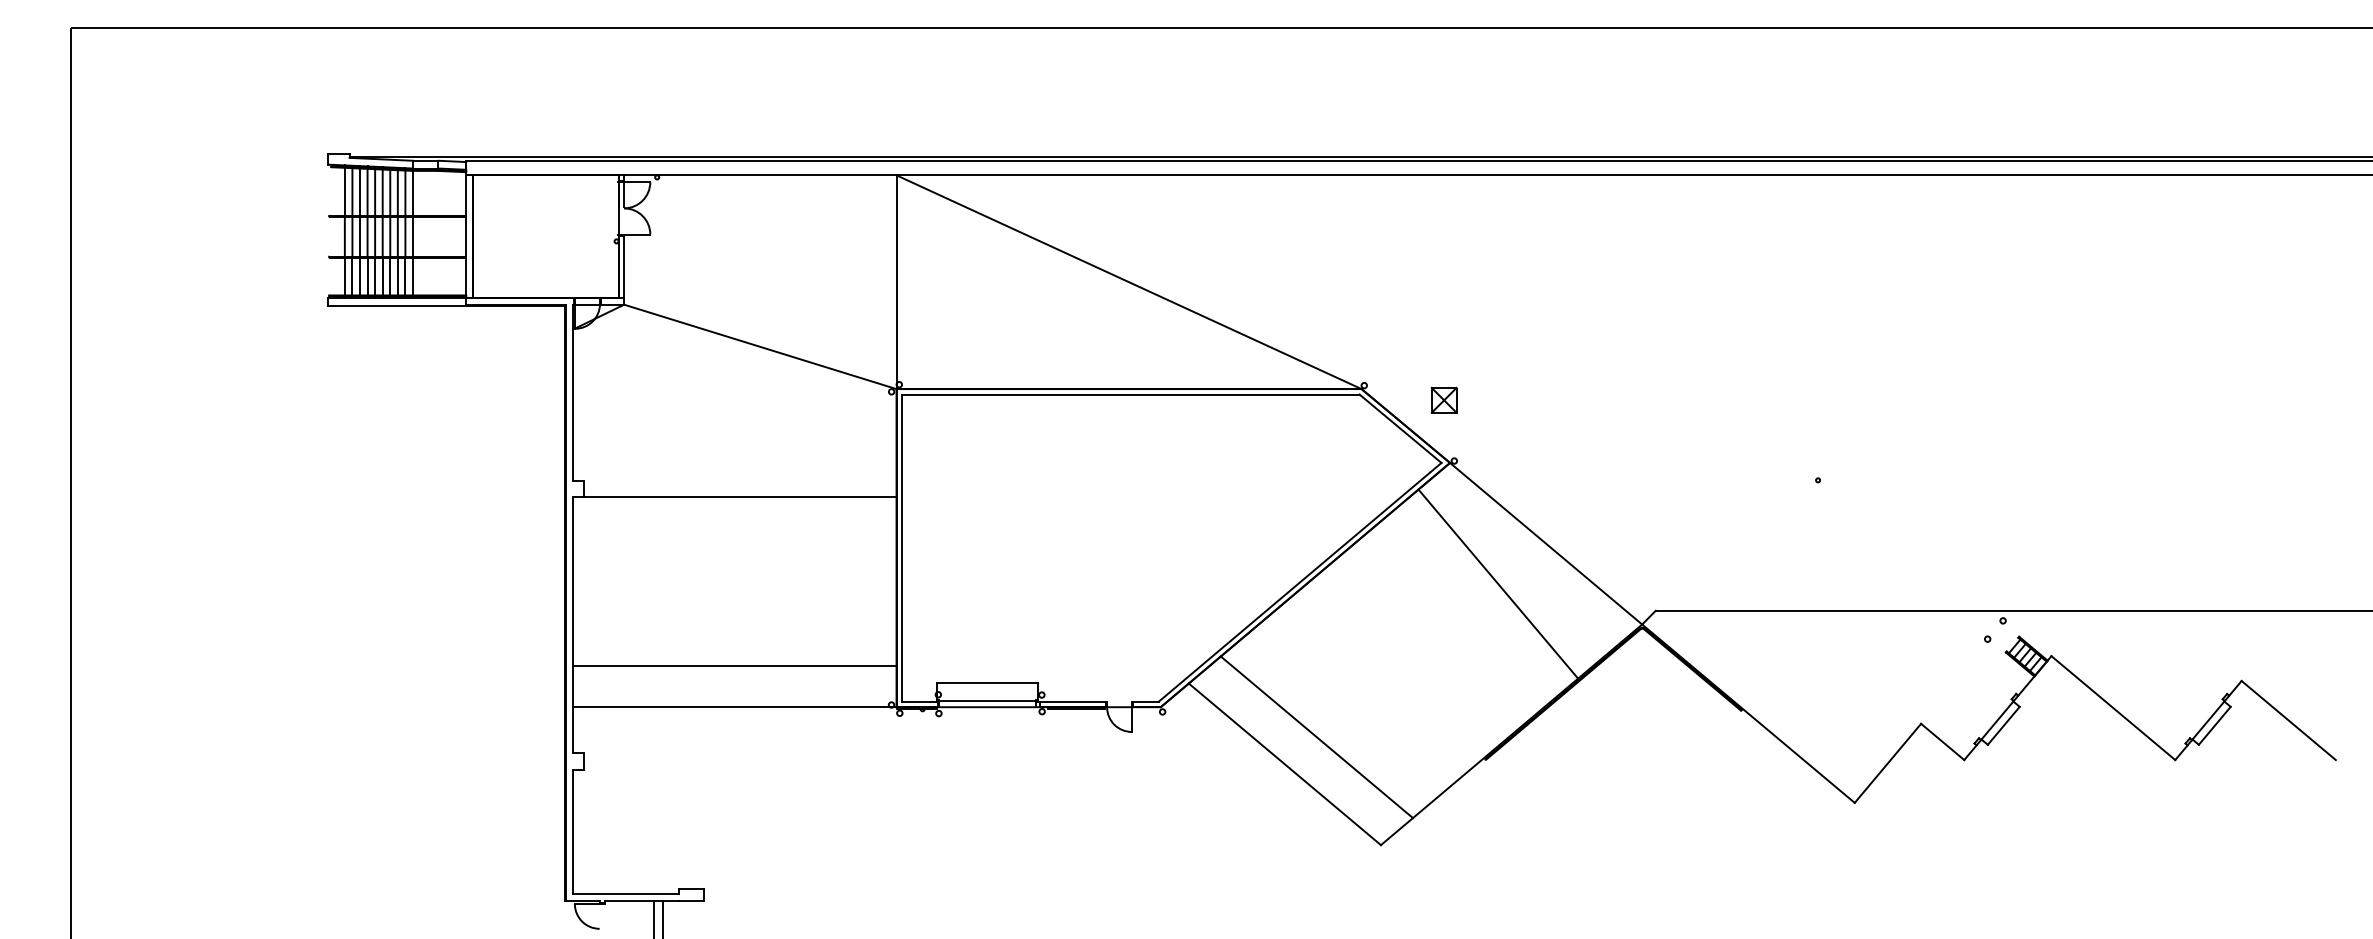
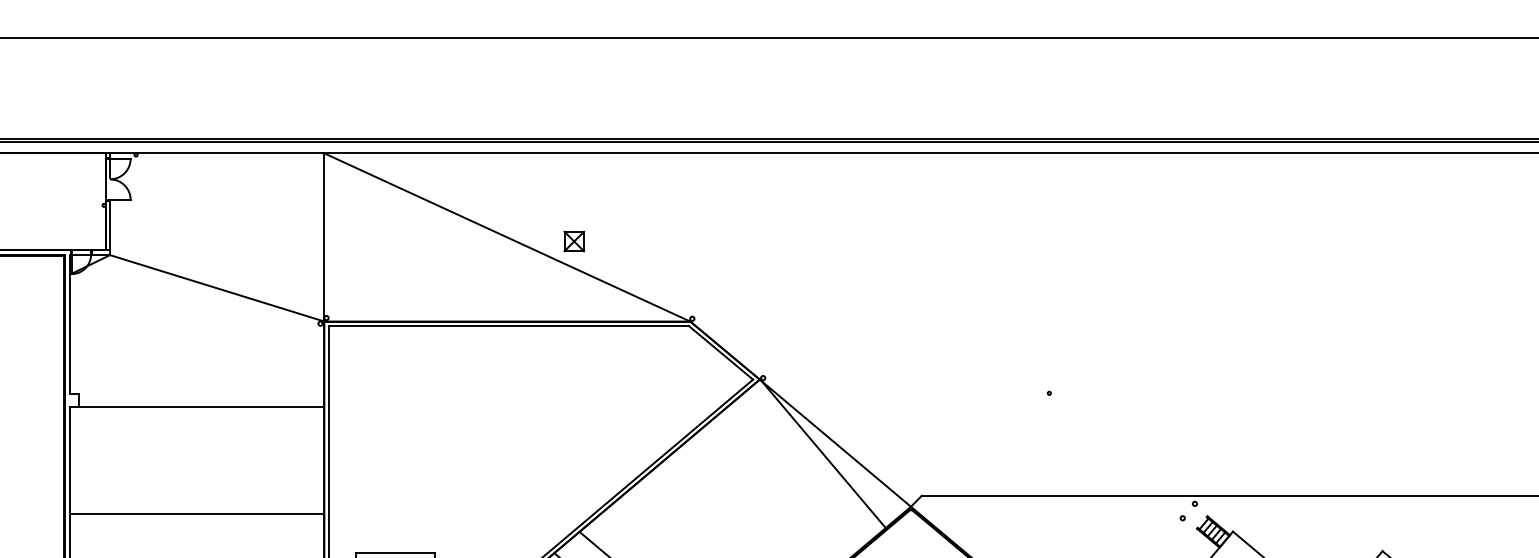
part: (1443, 399) -> (573, 240), moved
line: (1498, 583) -> (823, 453), moved
line: (734, 665) -> (196, 513), moved

